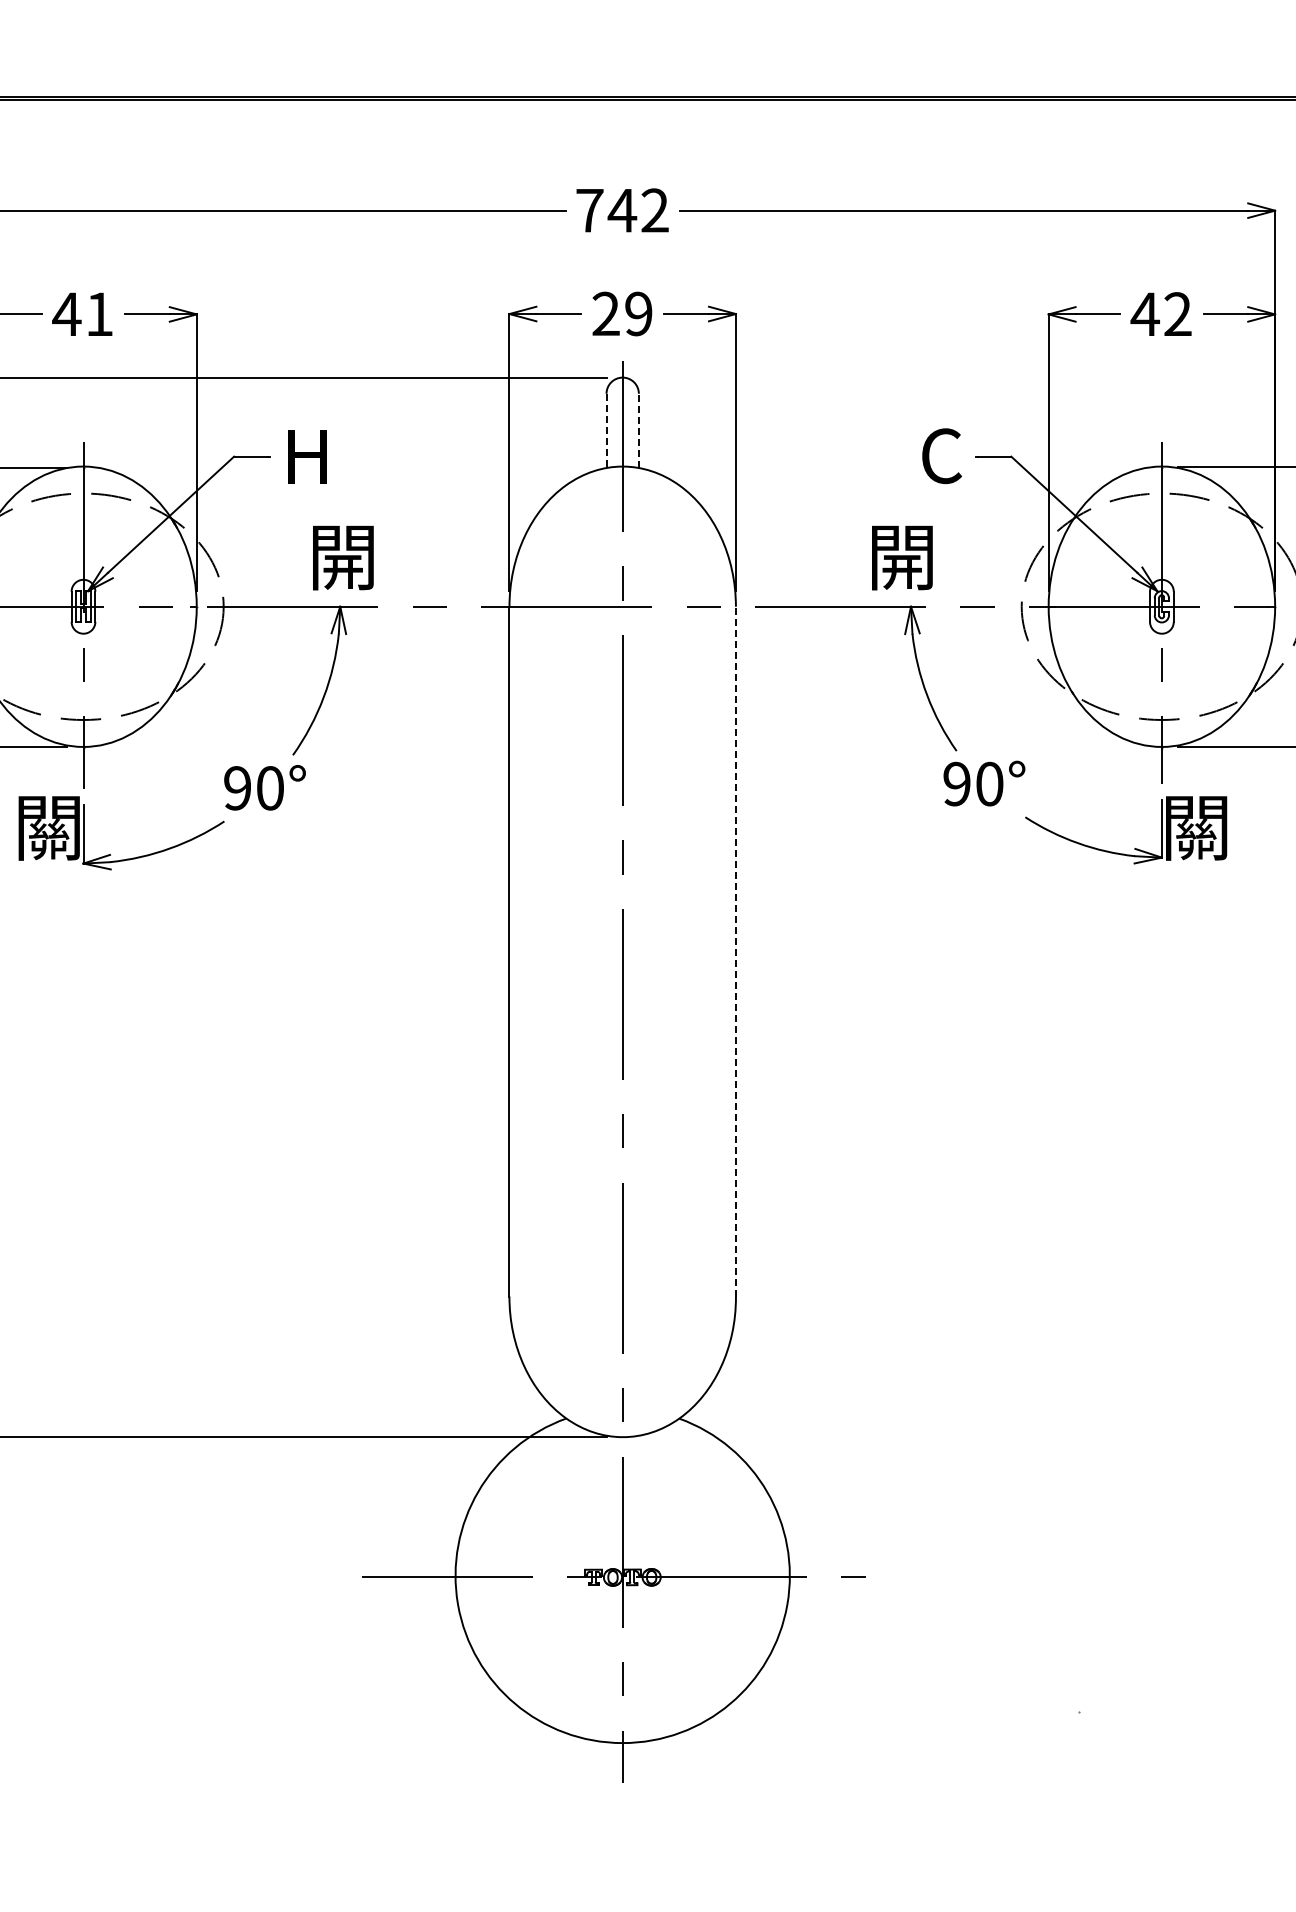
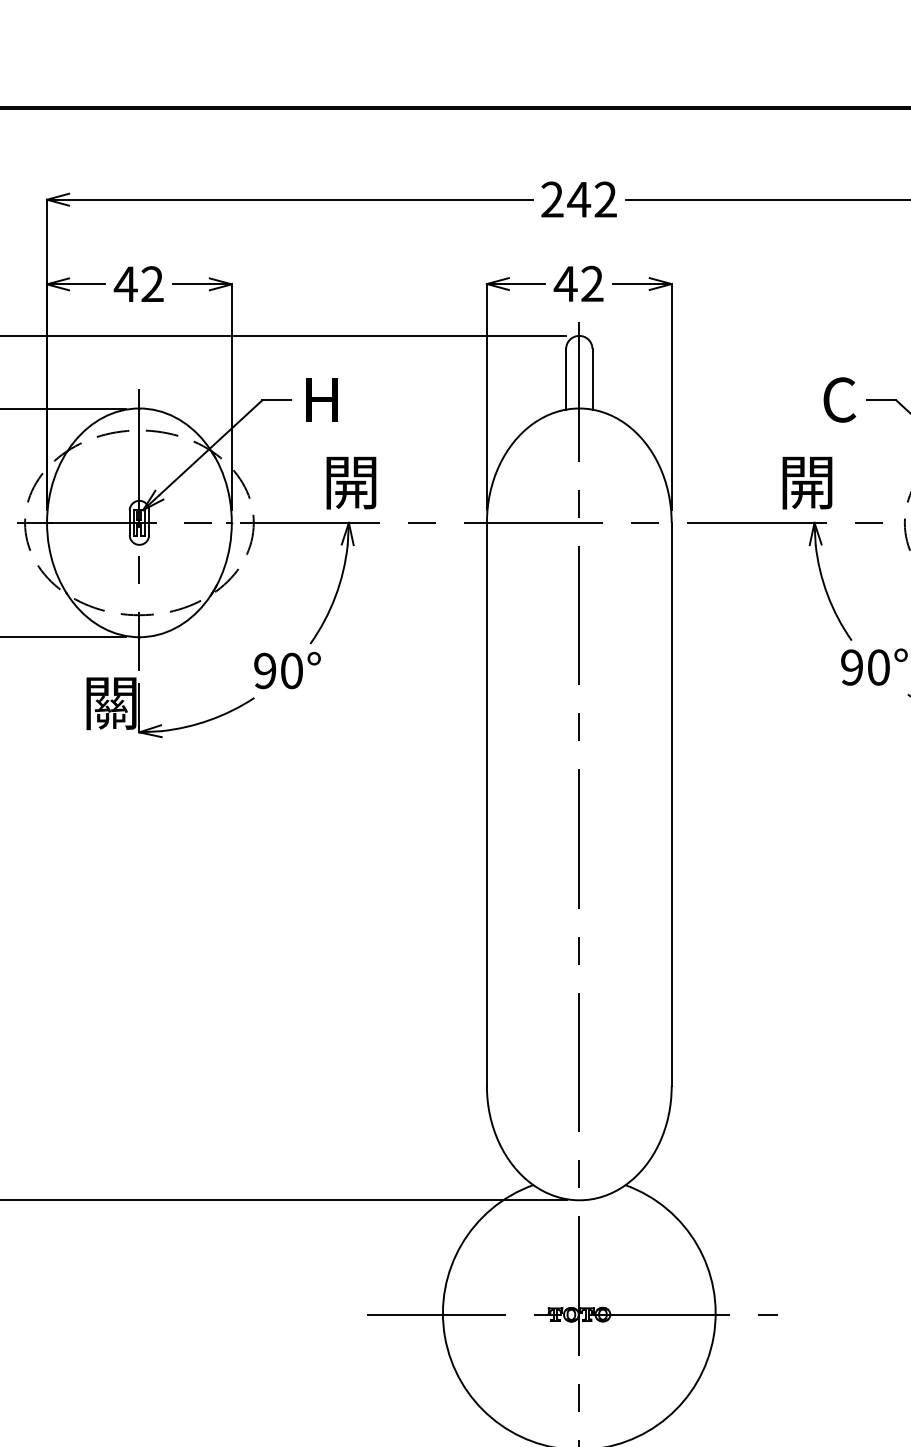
text: (589, 210) -> (552, 199), 742 -> 242
text: (99, 313) -> (152, 283), 41 -> 42
text: (621, 313) -> (578, 283), 29 -> 42
line: (638, 430) -> (592, 379), dashed -> solid
line: (606, 431) -> (566, 379), dashed -> solid
line: (735, 951) -> (671, 804), dashed -> solid

